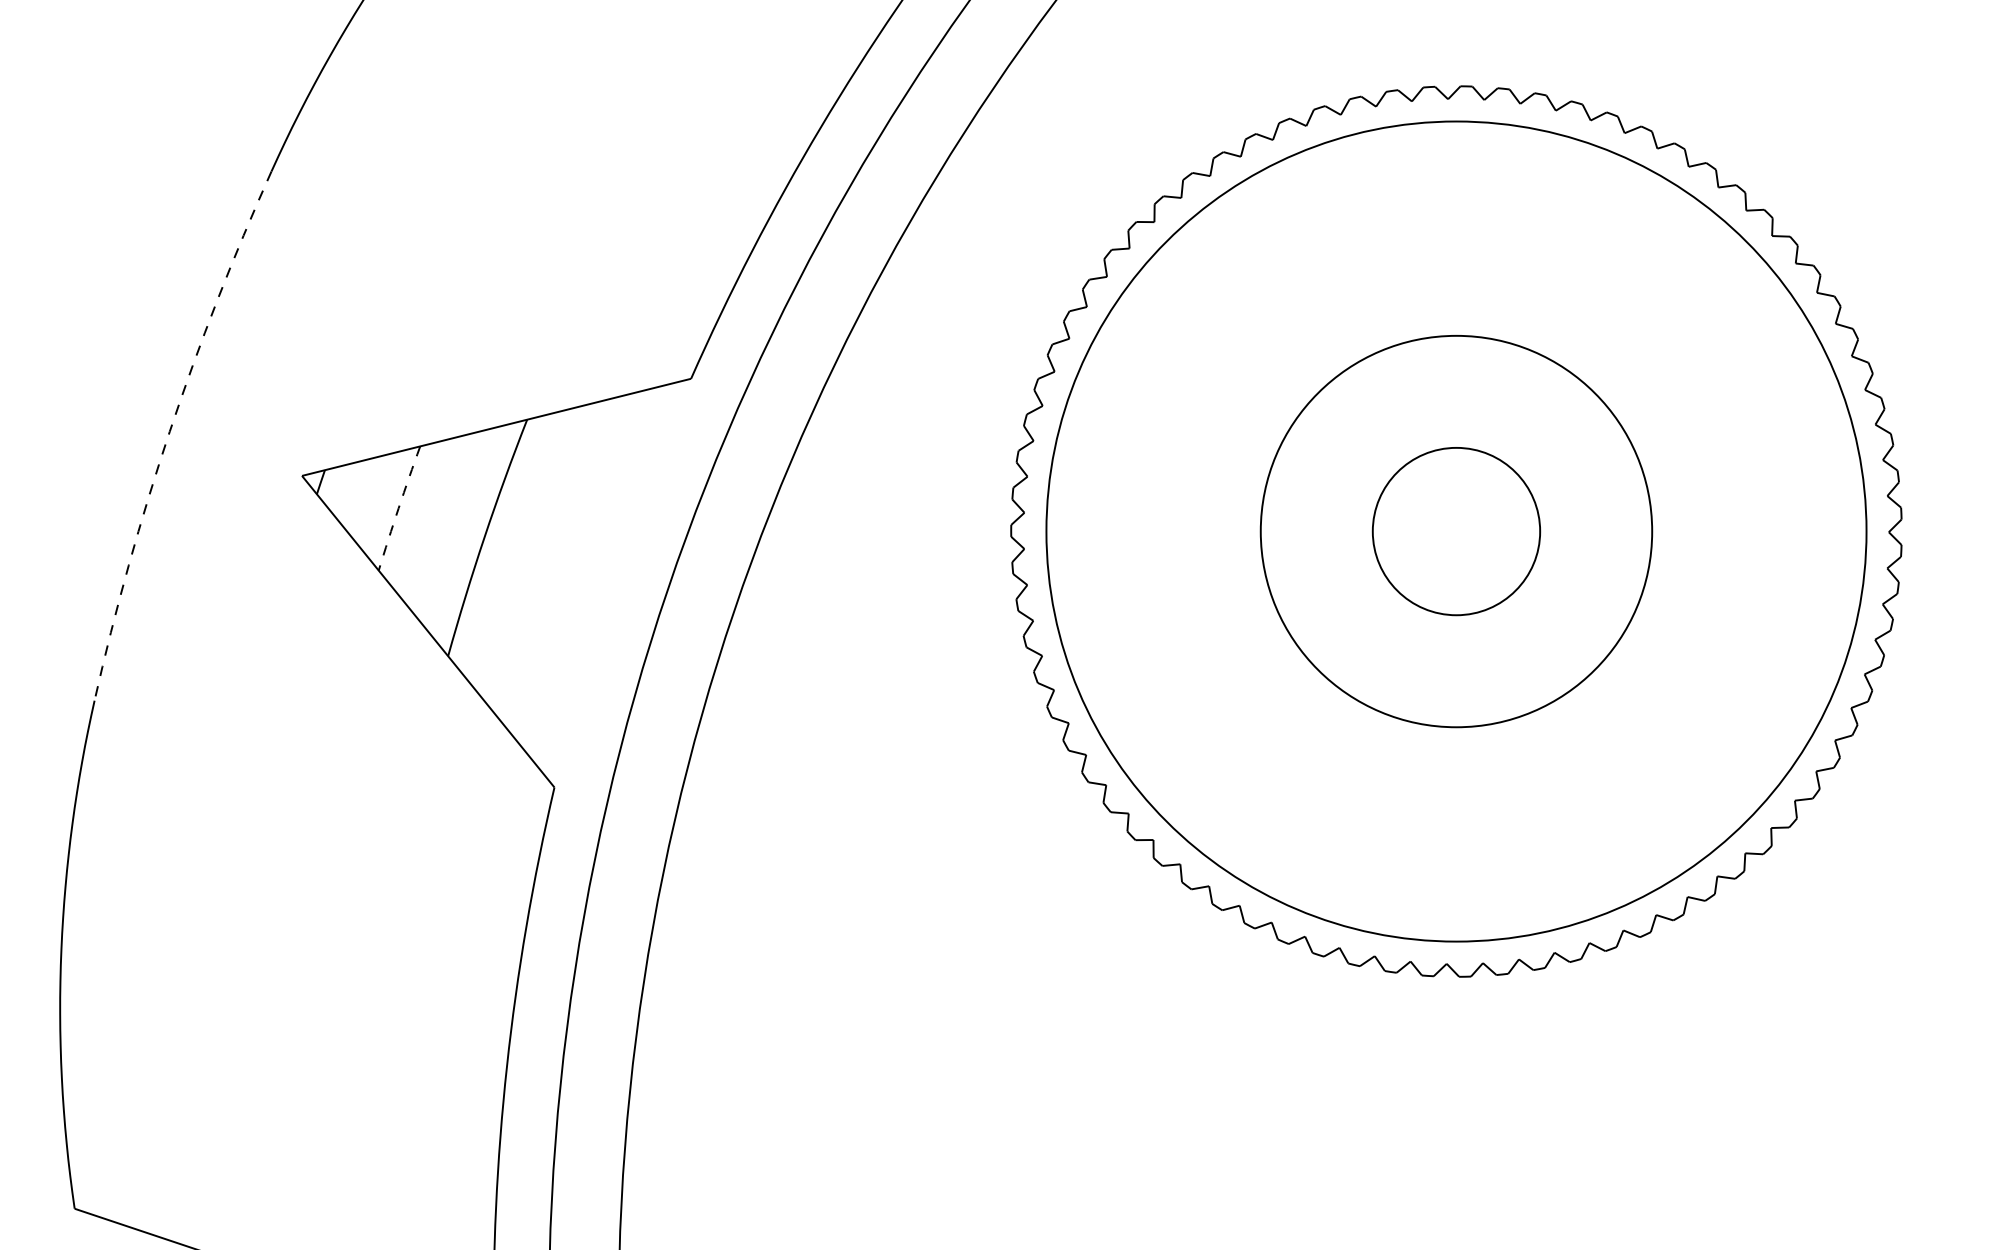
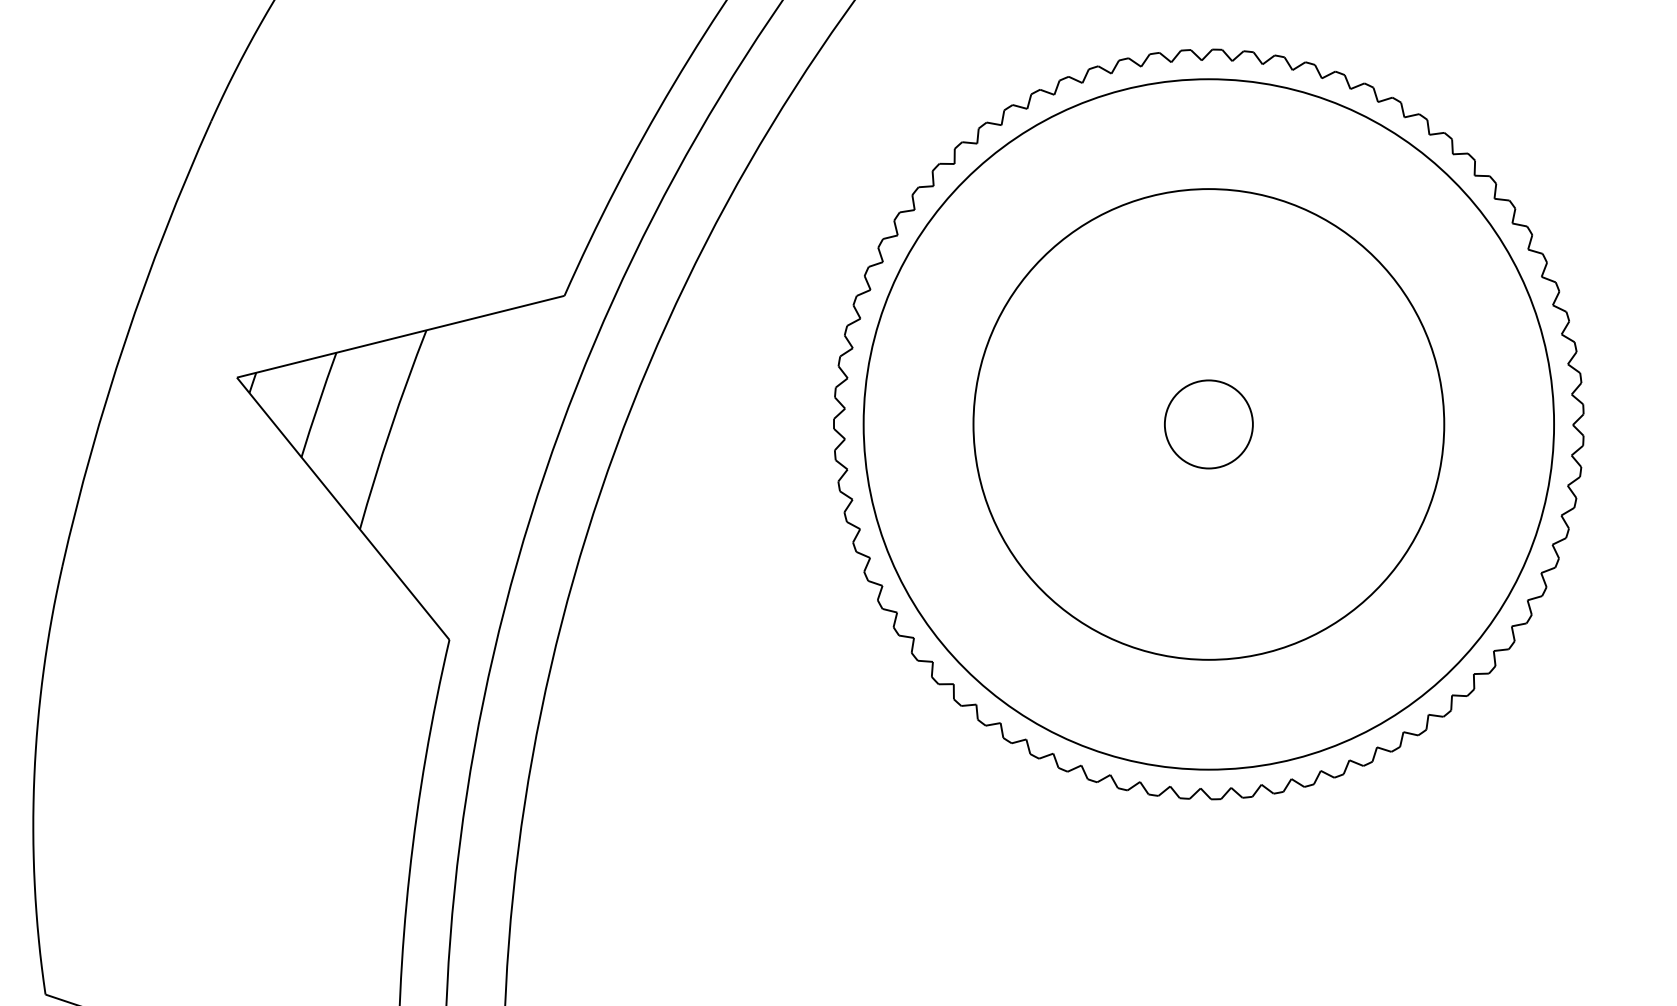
arc: (169, 431) -> (125, 340), dashed -> solid
arc: (398, 508) -> (318, 405), dashed -> solid
circle: (1456, 531) -> (1208, 424), size x0.62
circle: (1456, 531) -> (1208, 424), size x1.43

